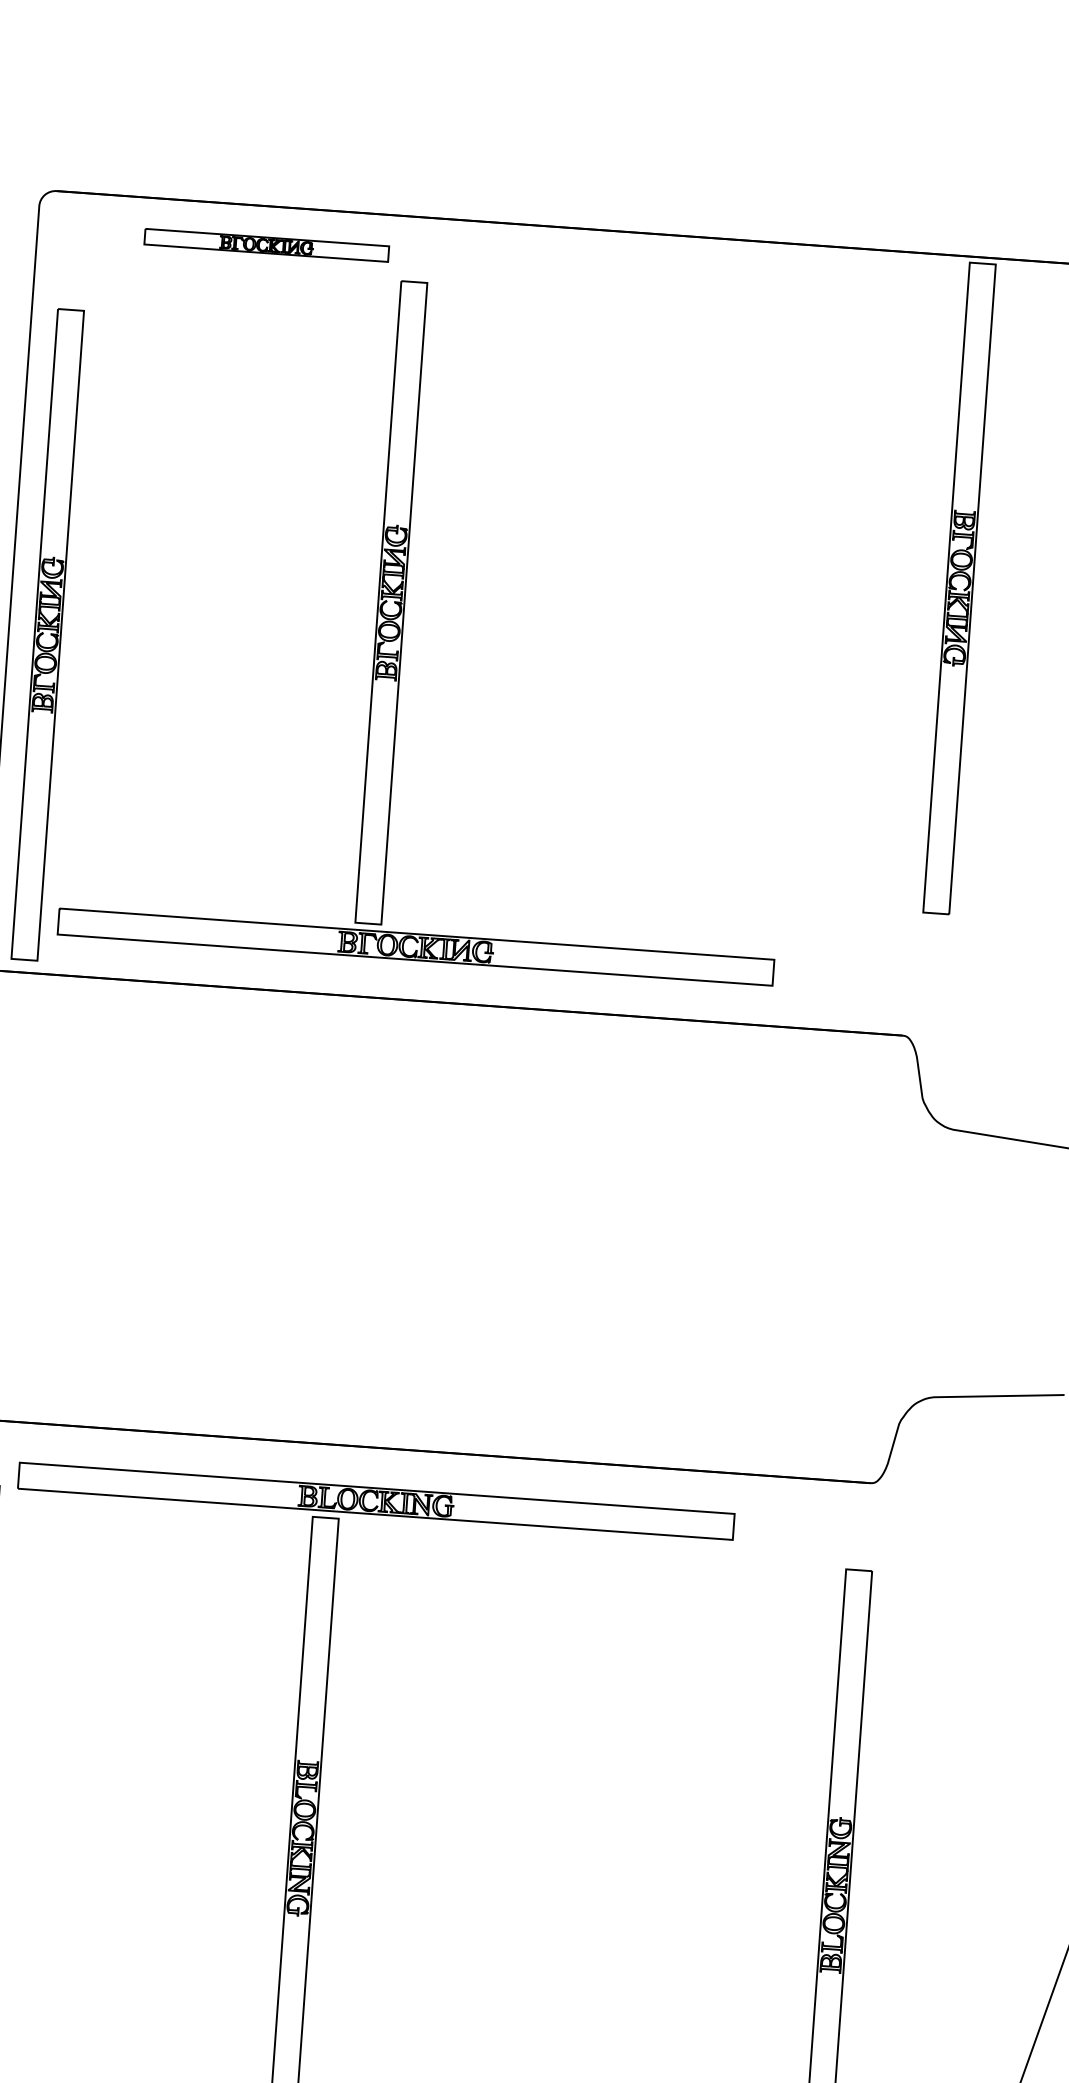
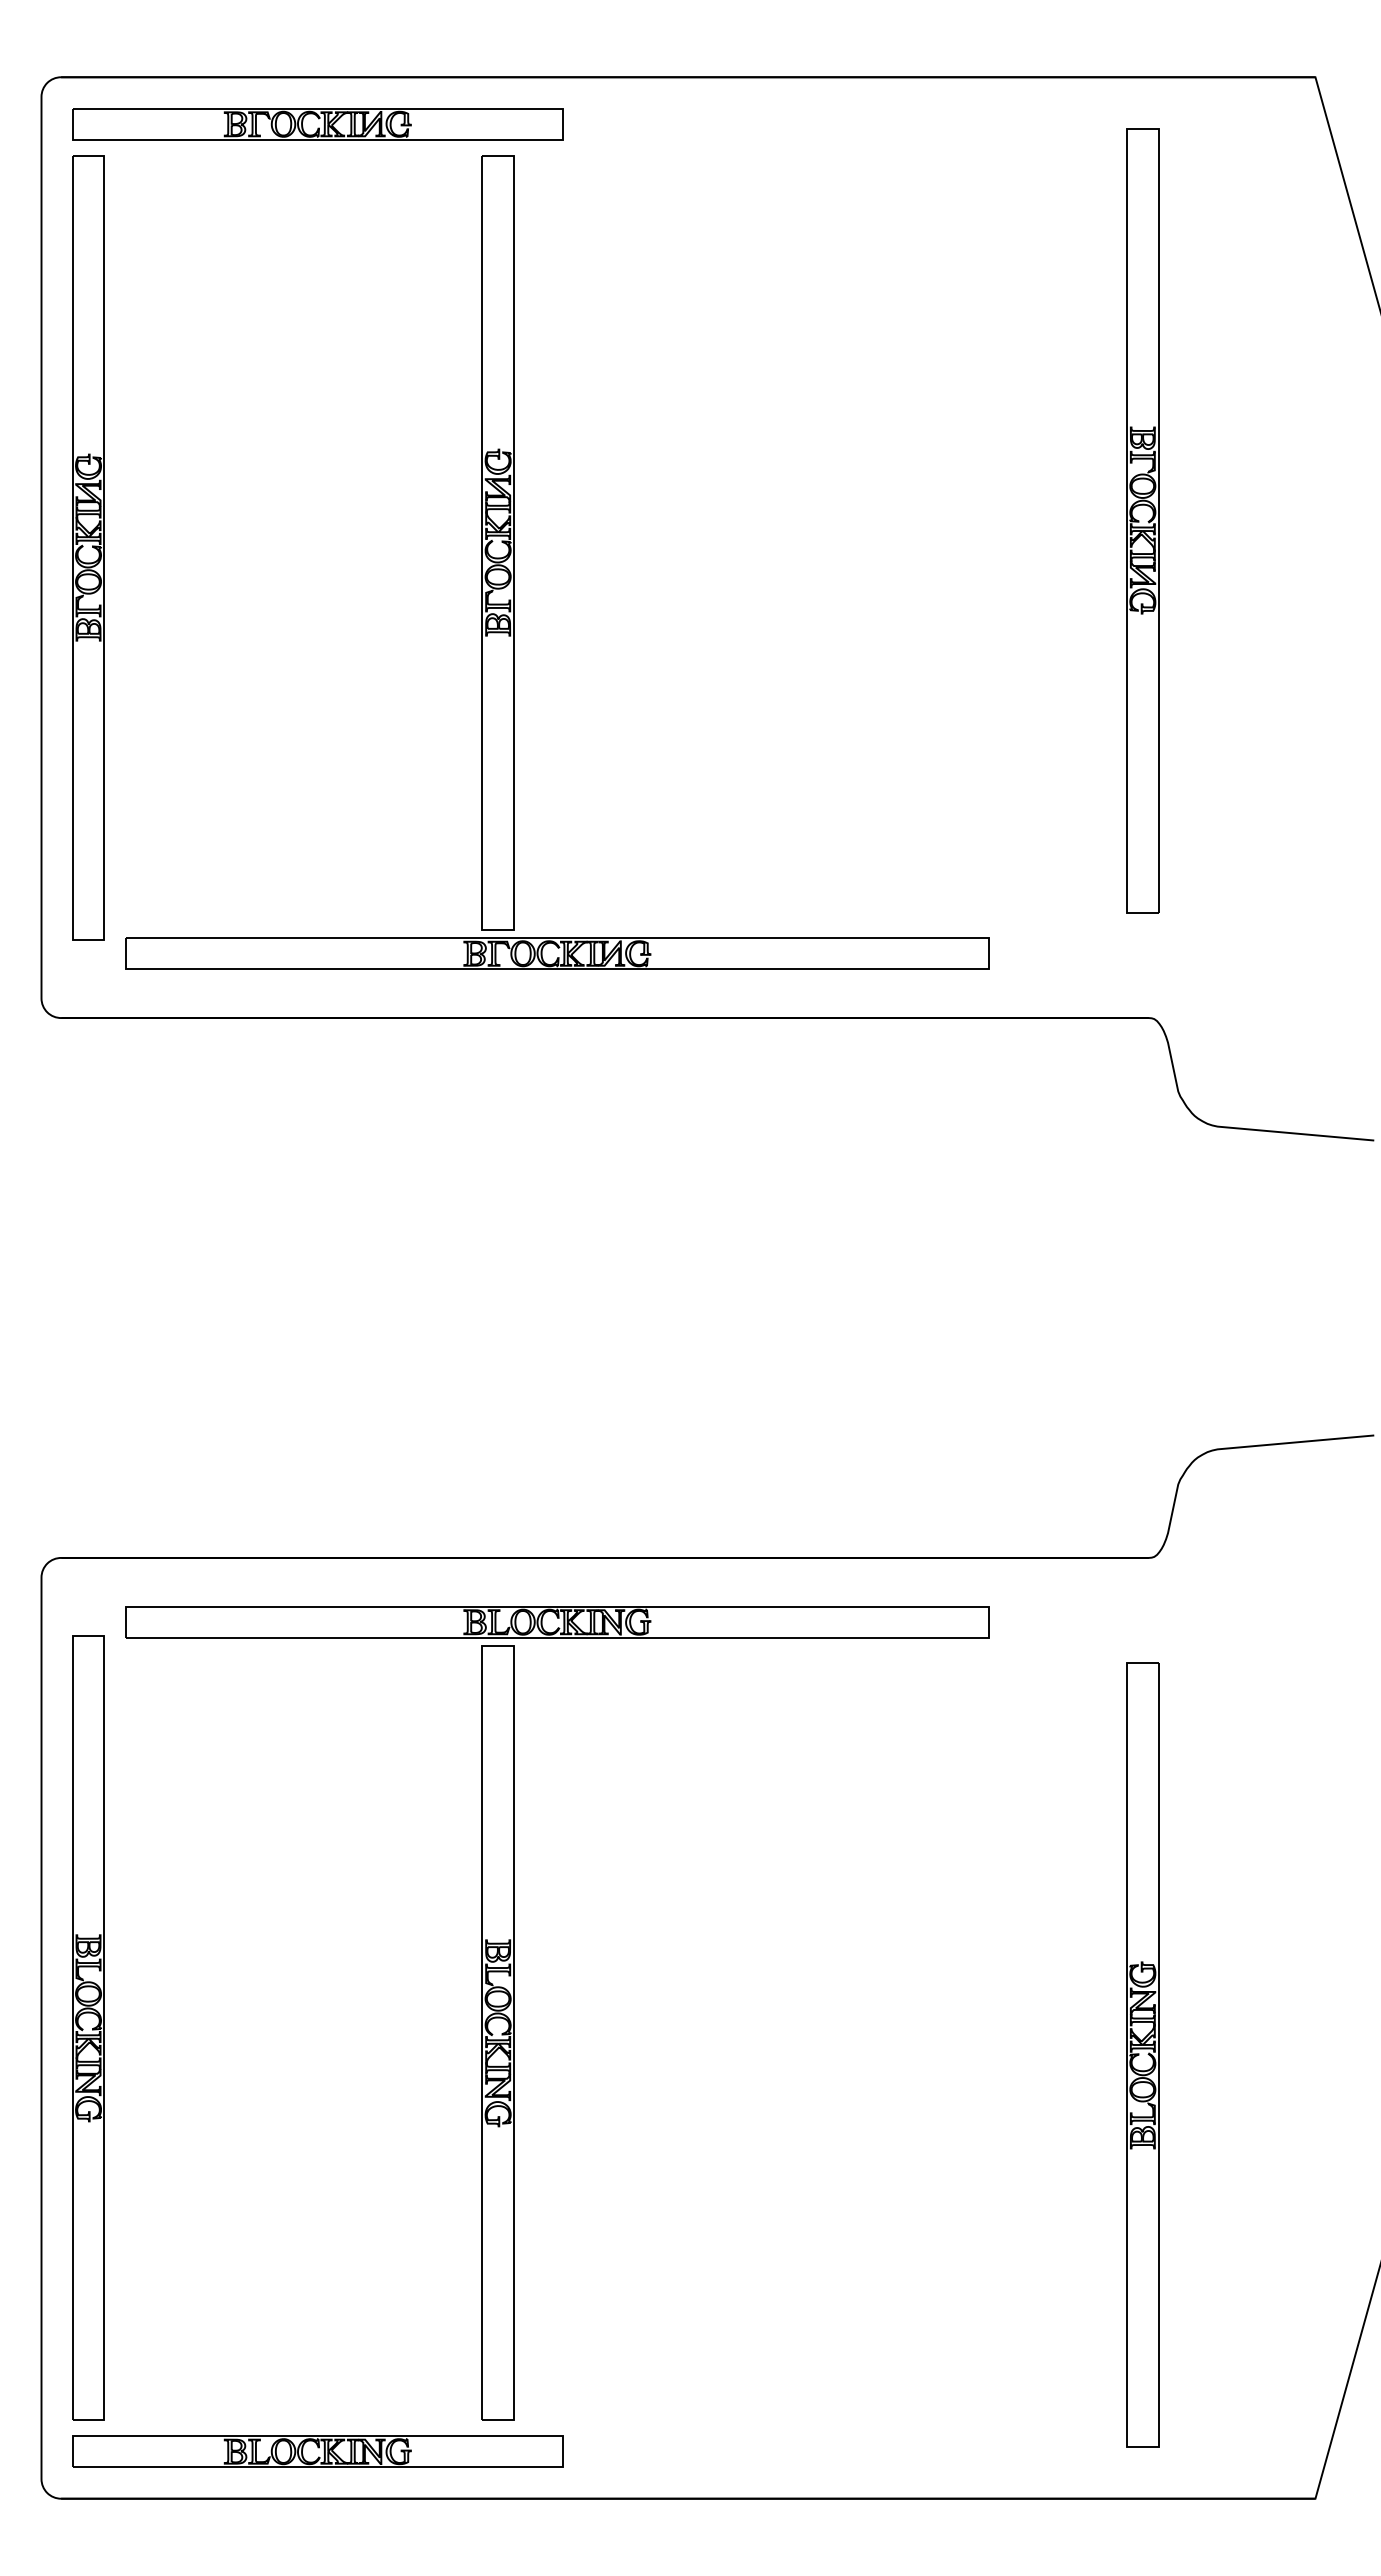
part: (266, 245) -> (317, 124), size x1.67
part: (959, 588) -> (1142, 520), moved
part: (47, 634) -> (88, 547), moved

